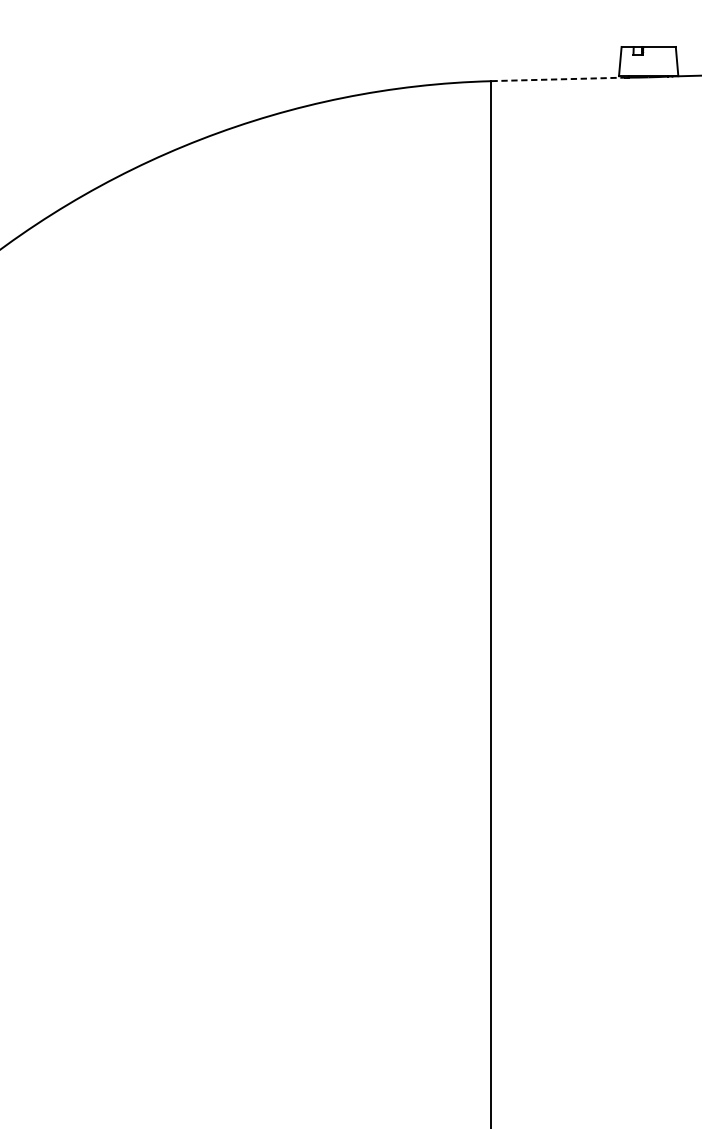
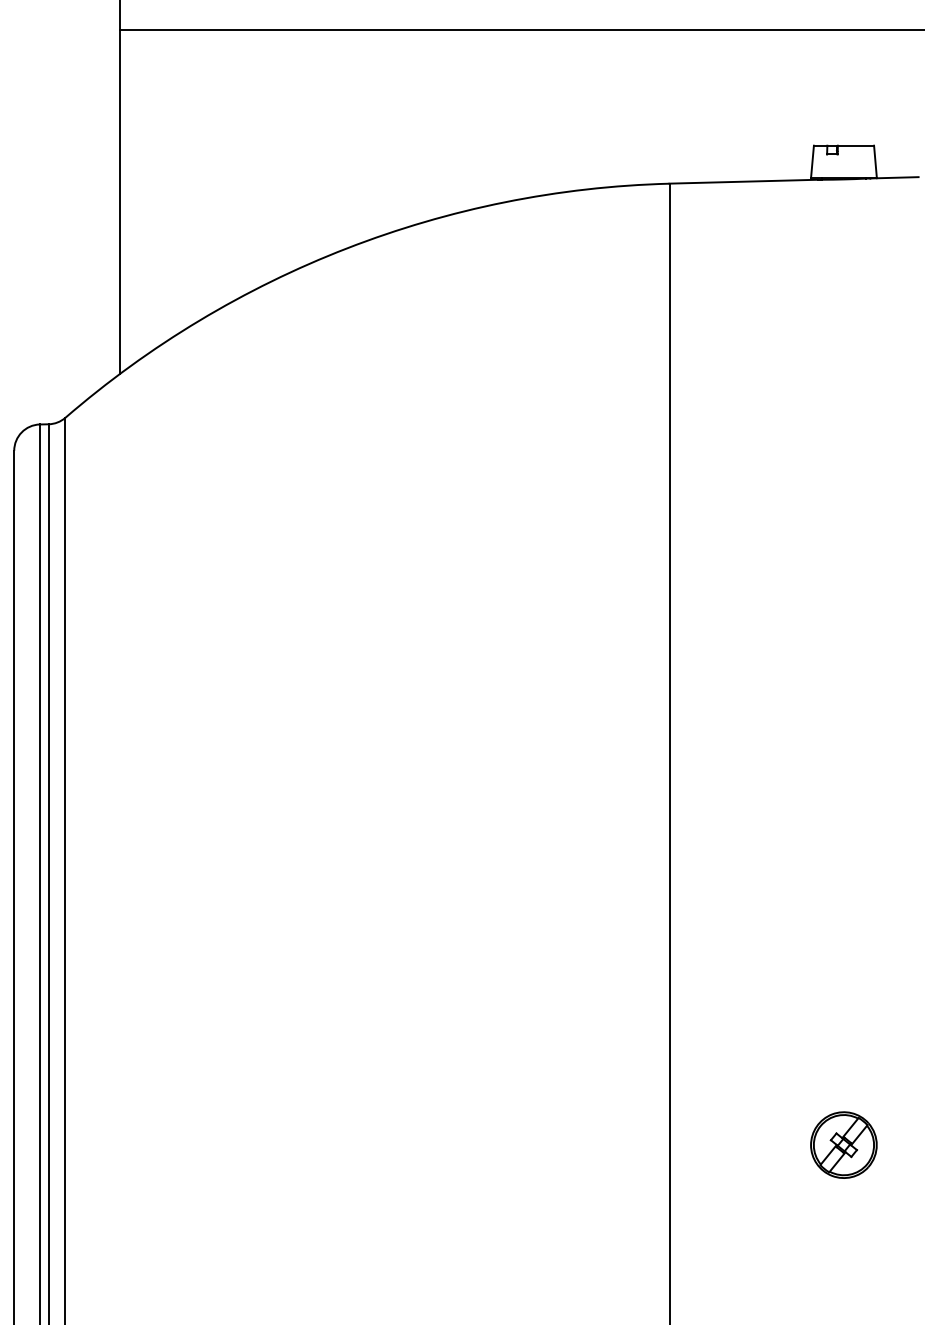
line: (559, 79) -> (744, 181), dashed -> solid
part: (648, 946) -> (843, 1144), added

